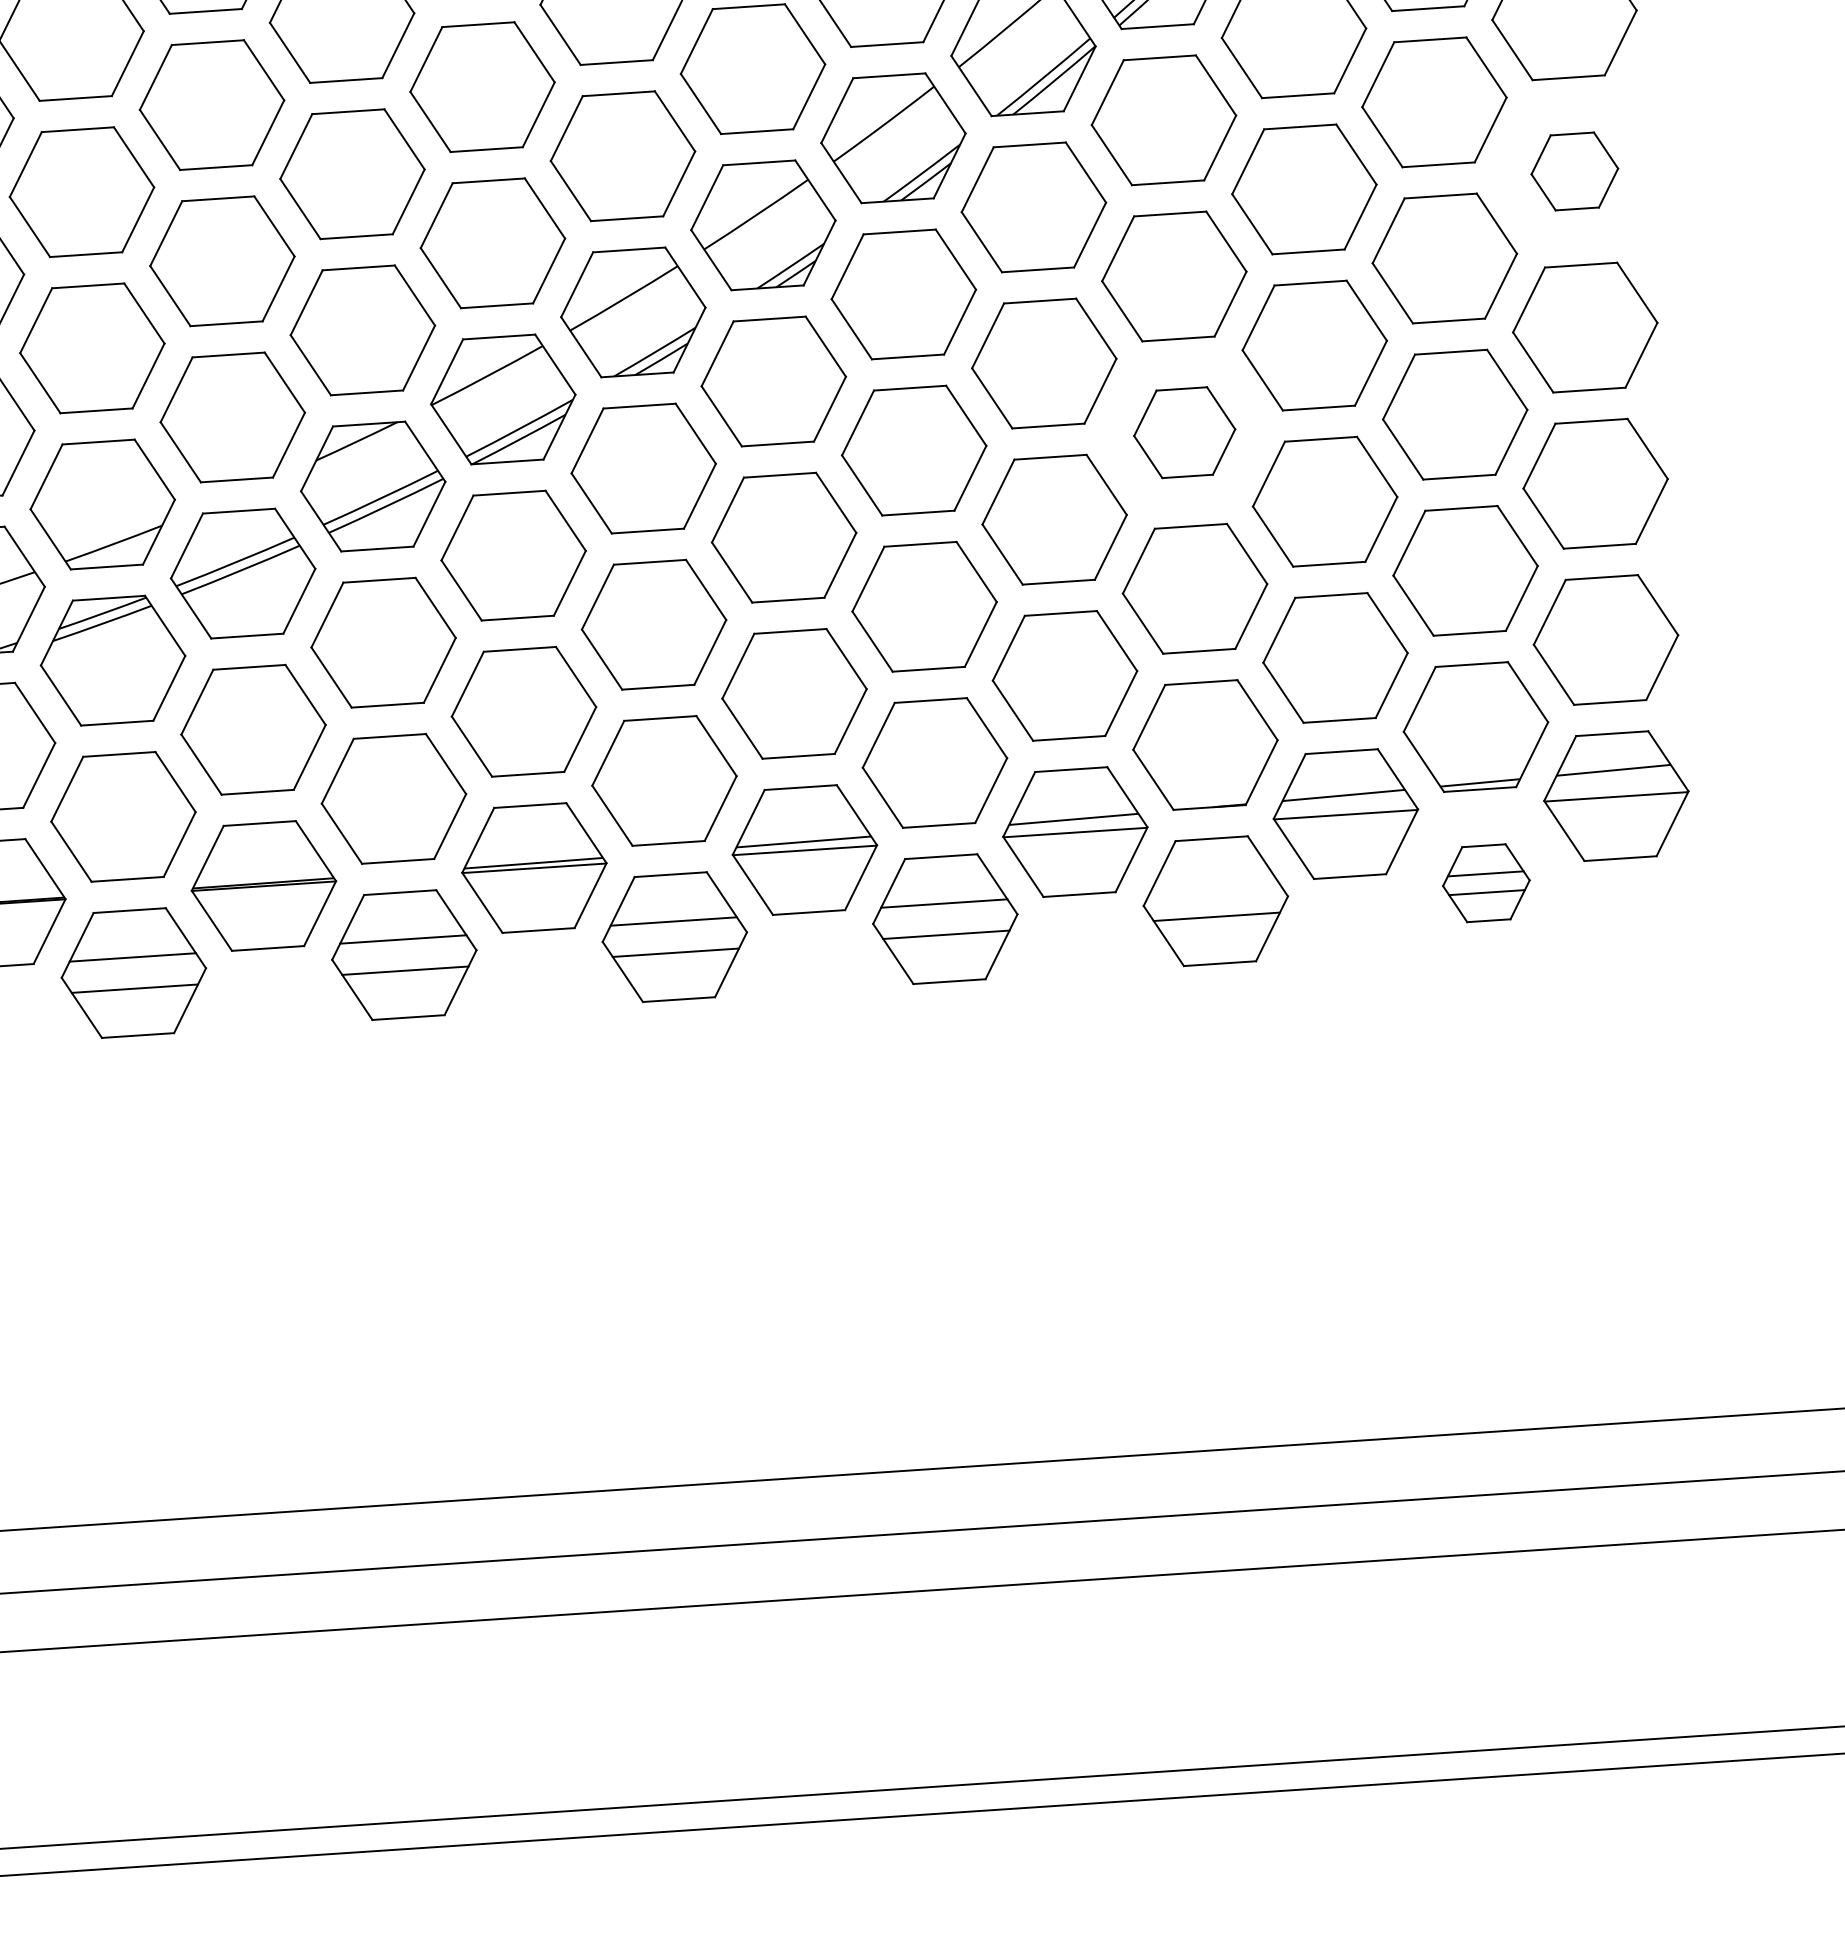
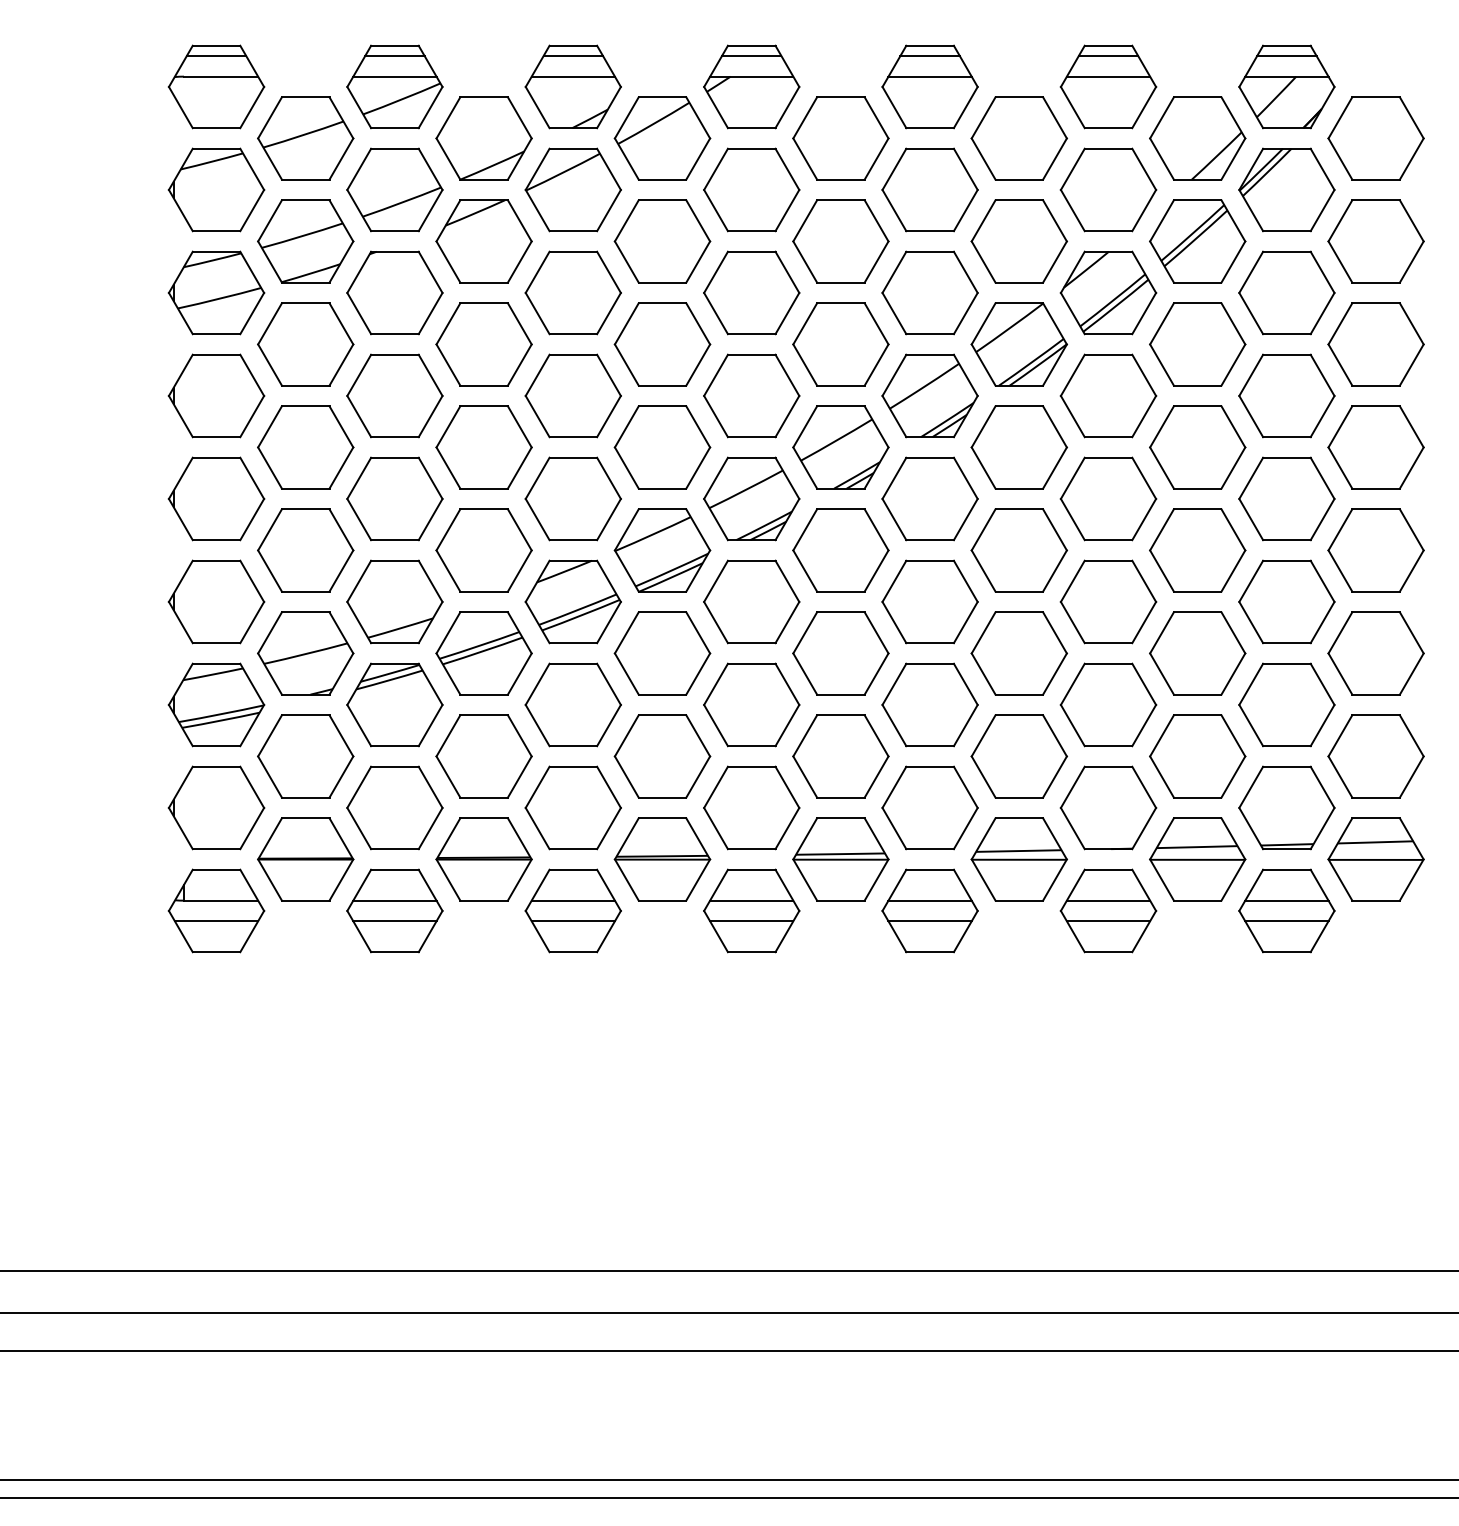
part: (1573, 171) -> (1375, 447), size x1.67
part: (1184, 431) -> (1108, 601), size x1.43
part: (1485, 882) -> (1286, 910), size x1.67
line: (1214, 885) -> (1108, 900), added

